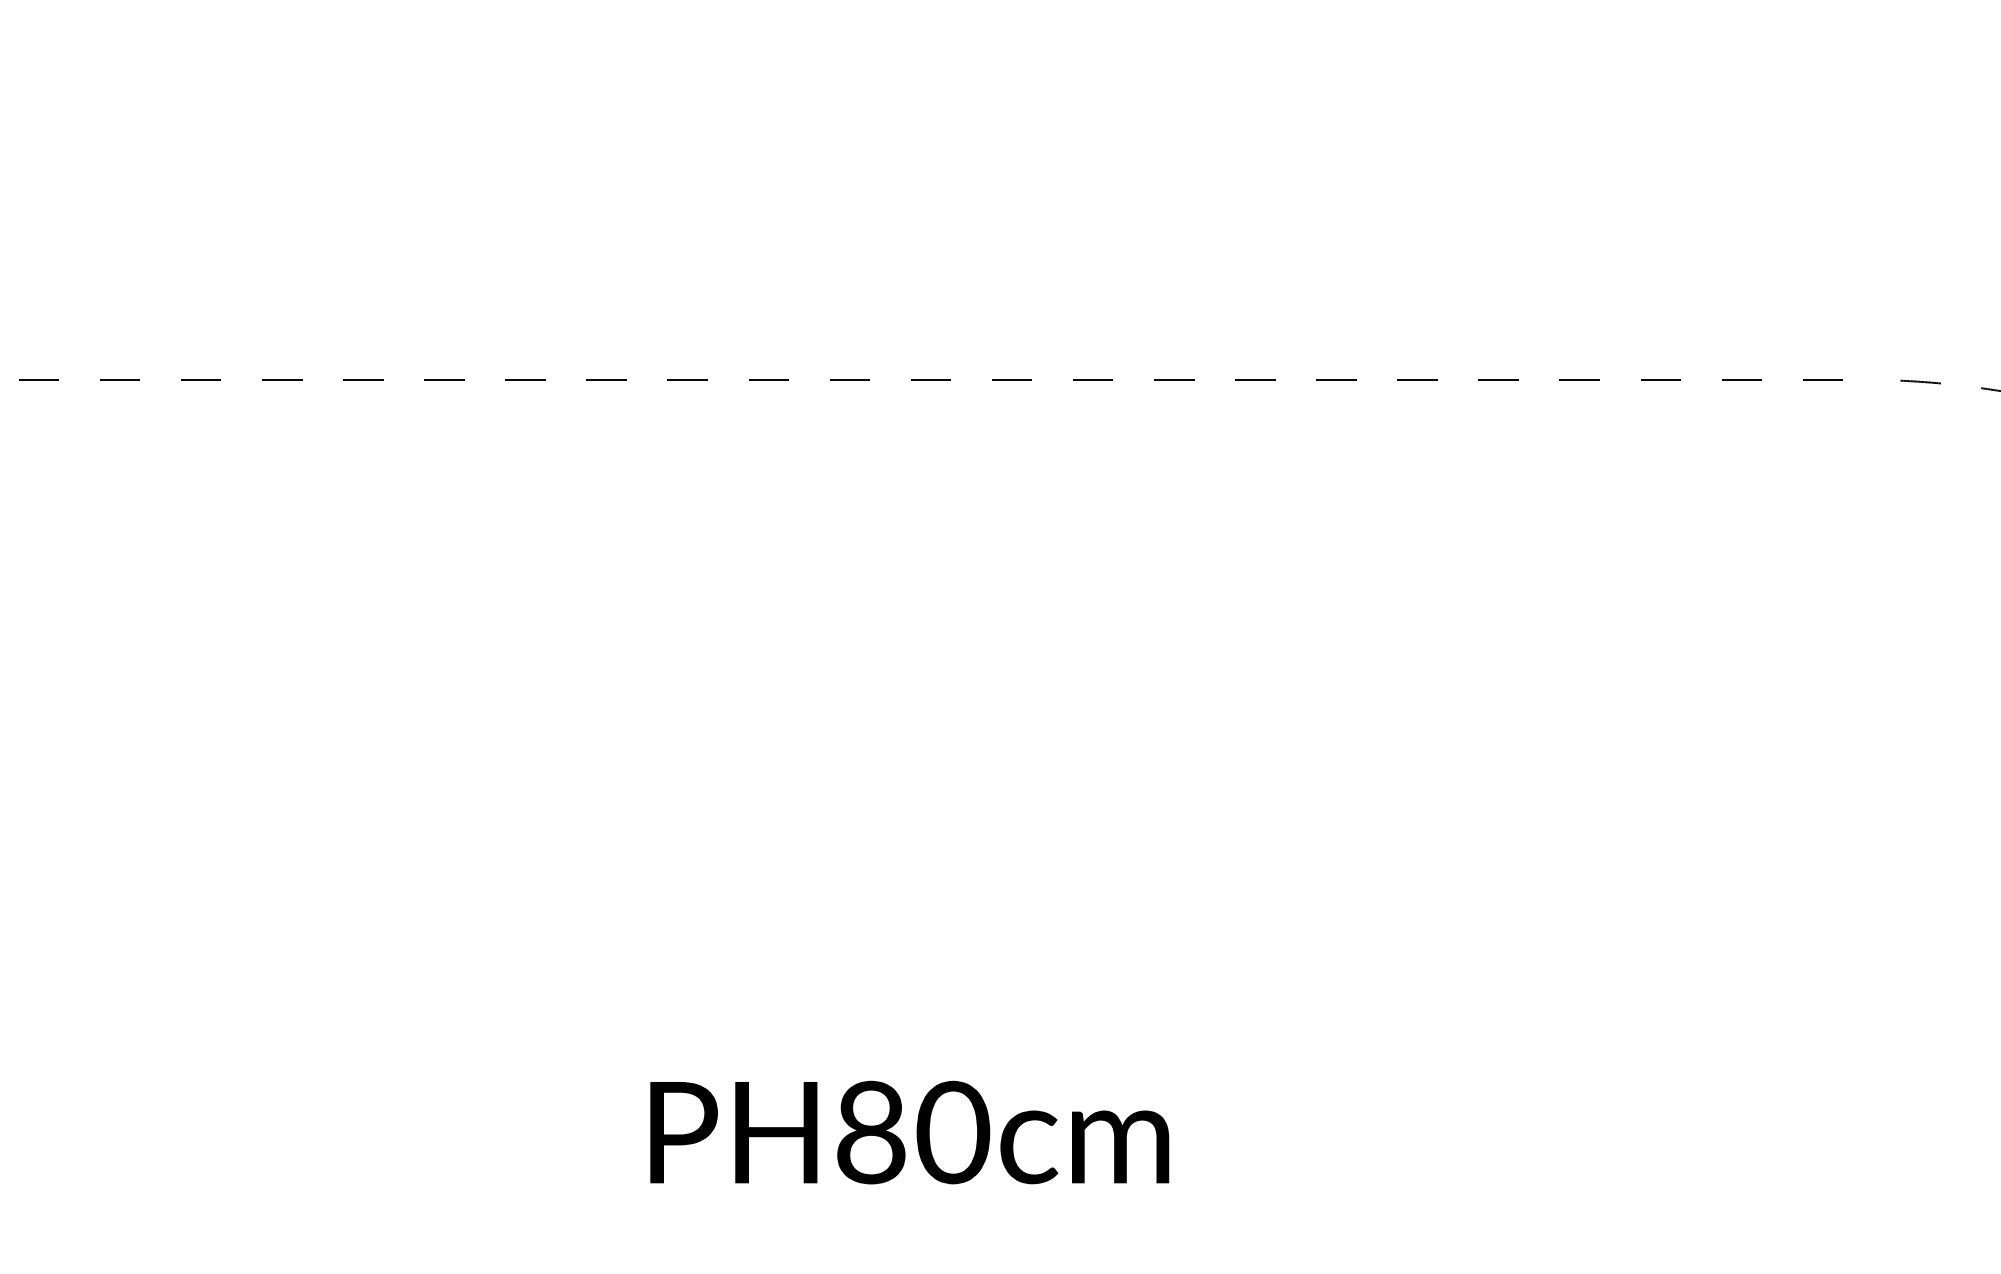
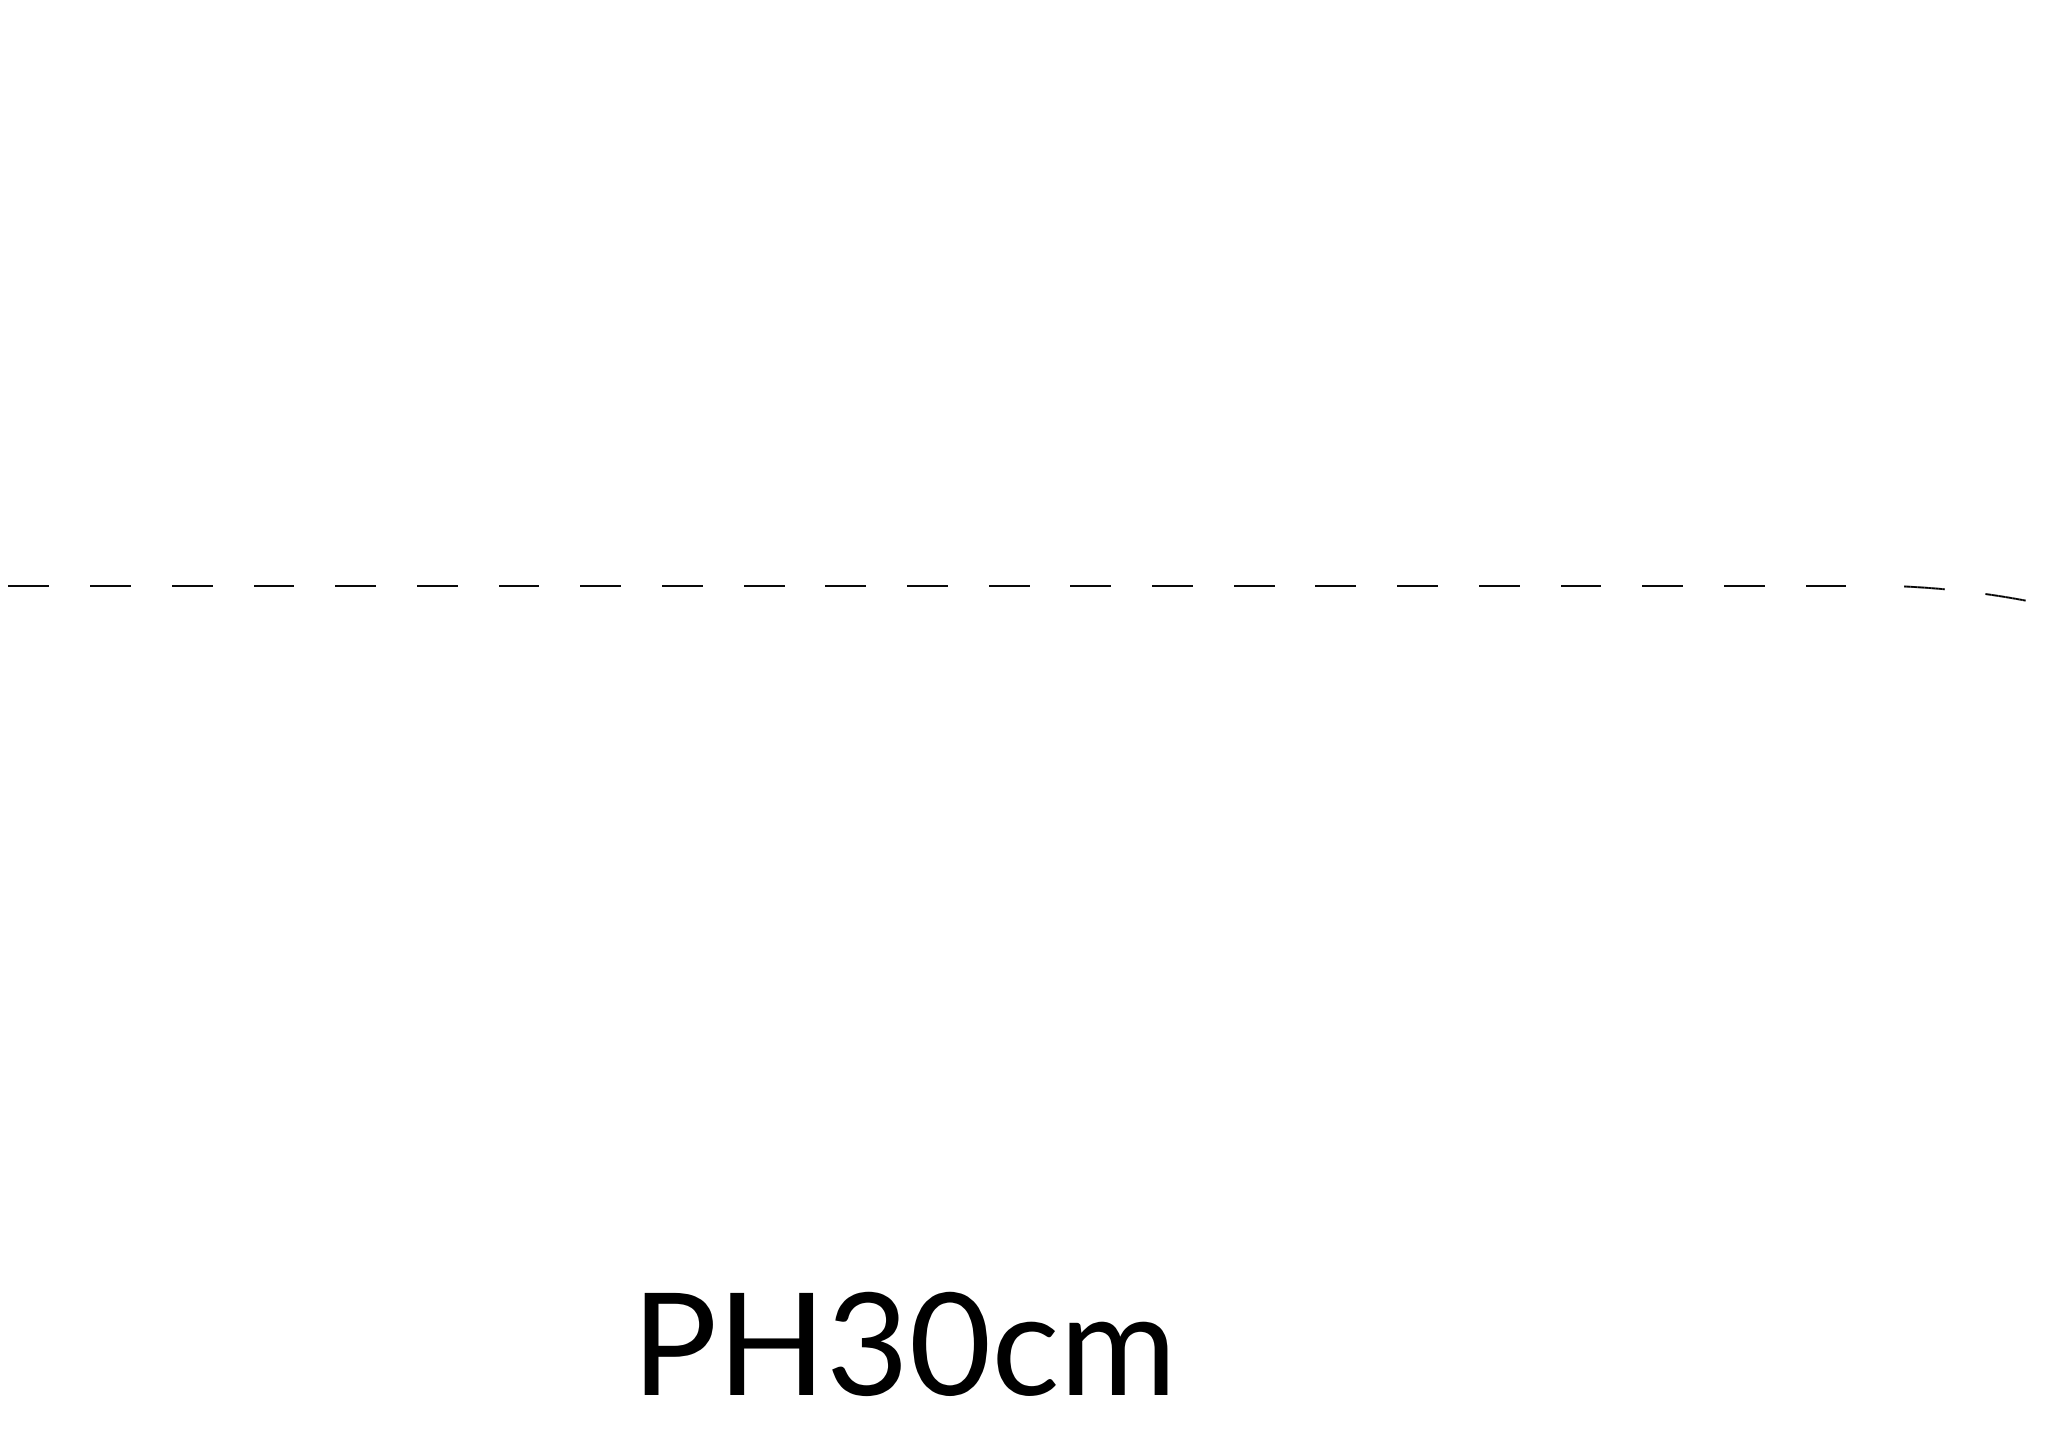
text: (870, 1132) -> (866, 1343), PH80cm -> PH30cm

